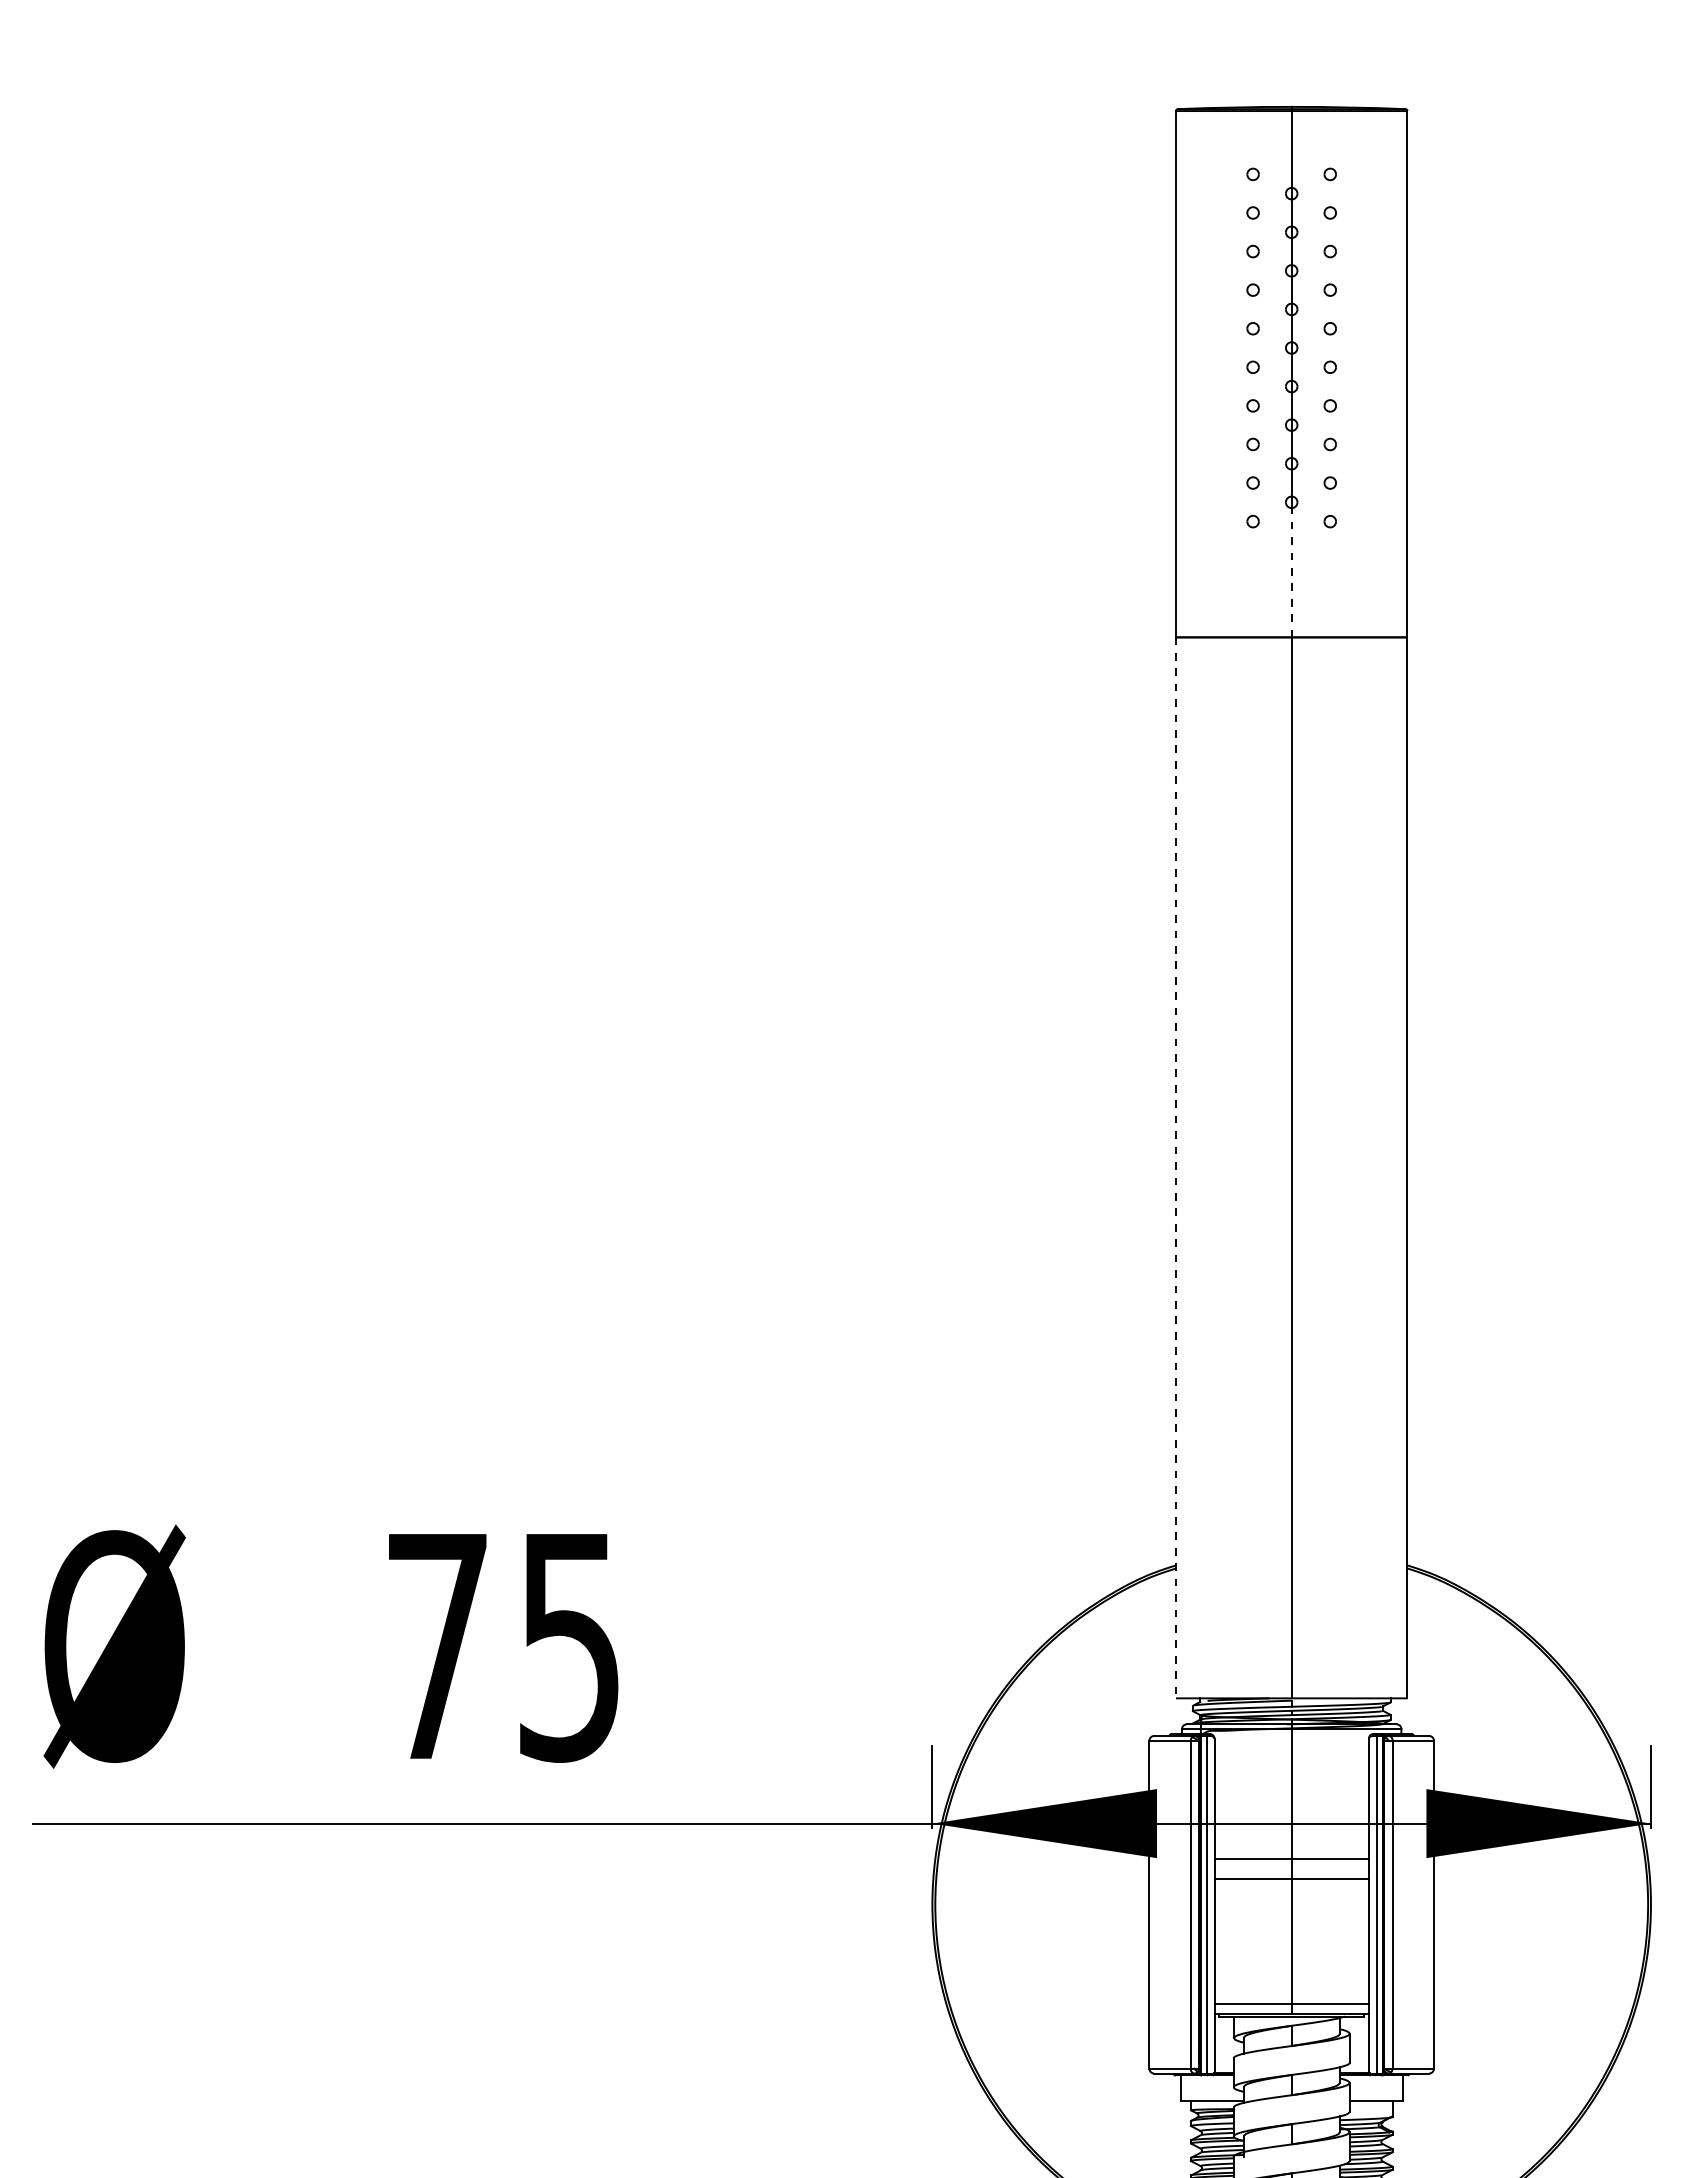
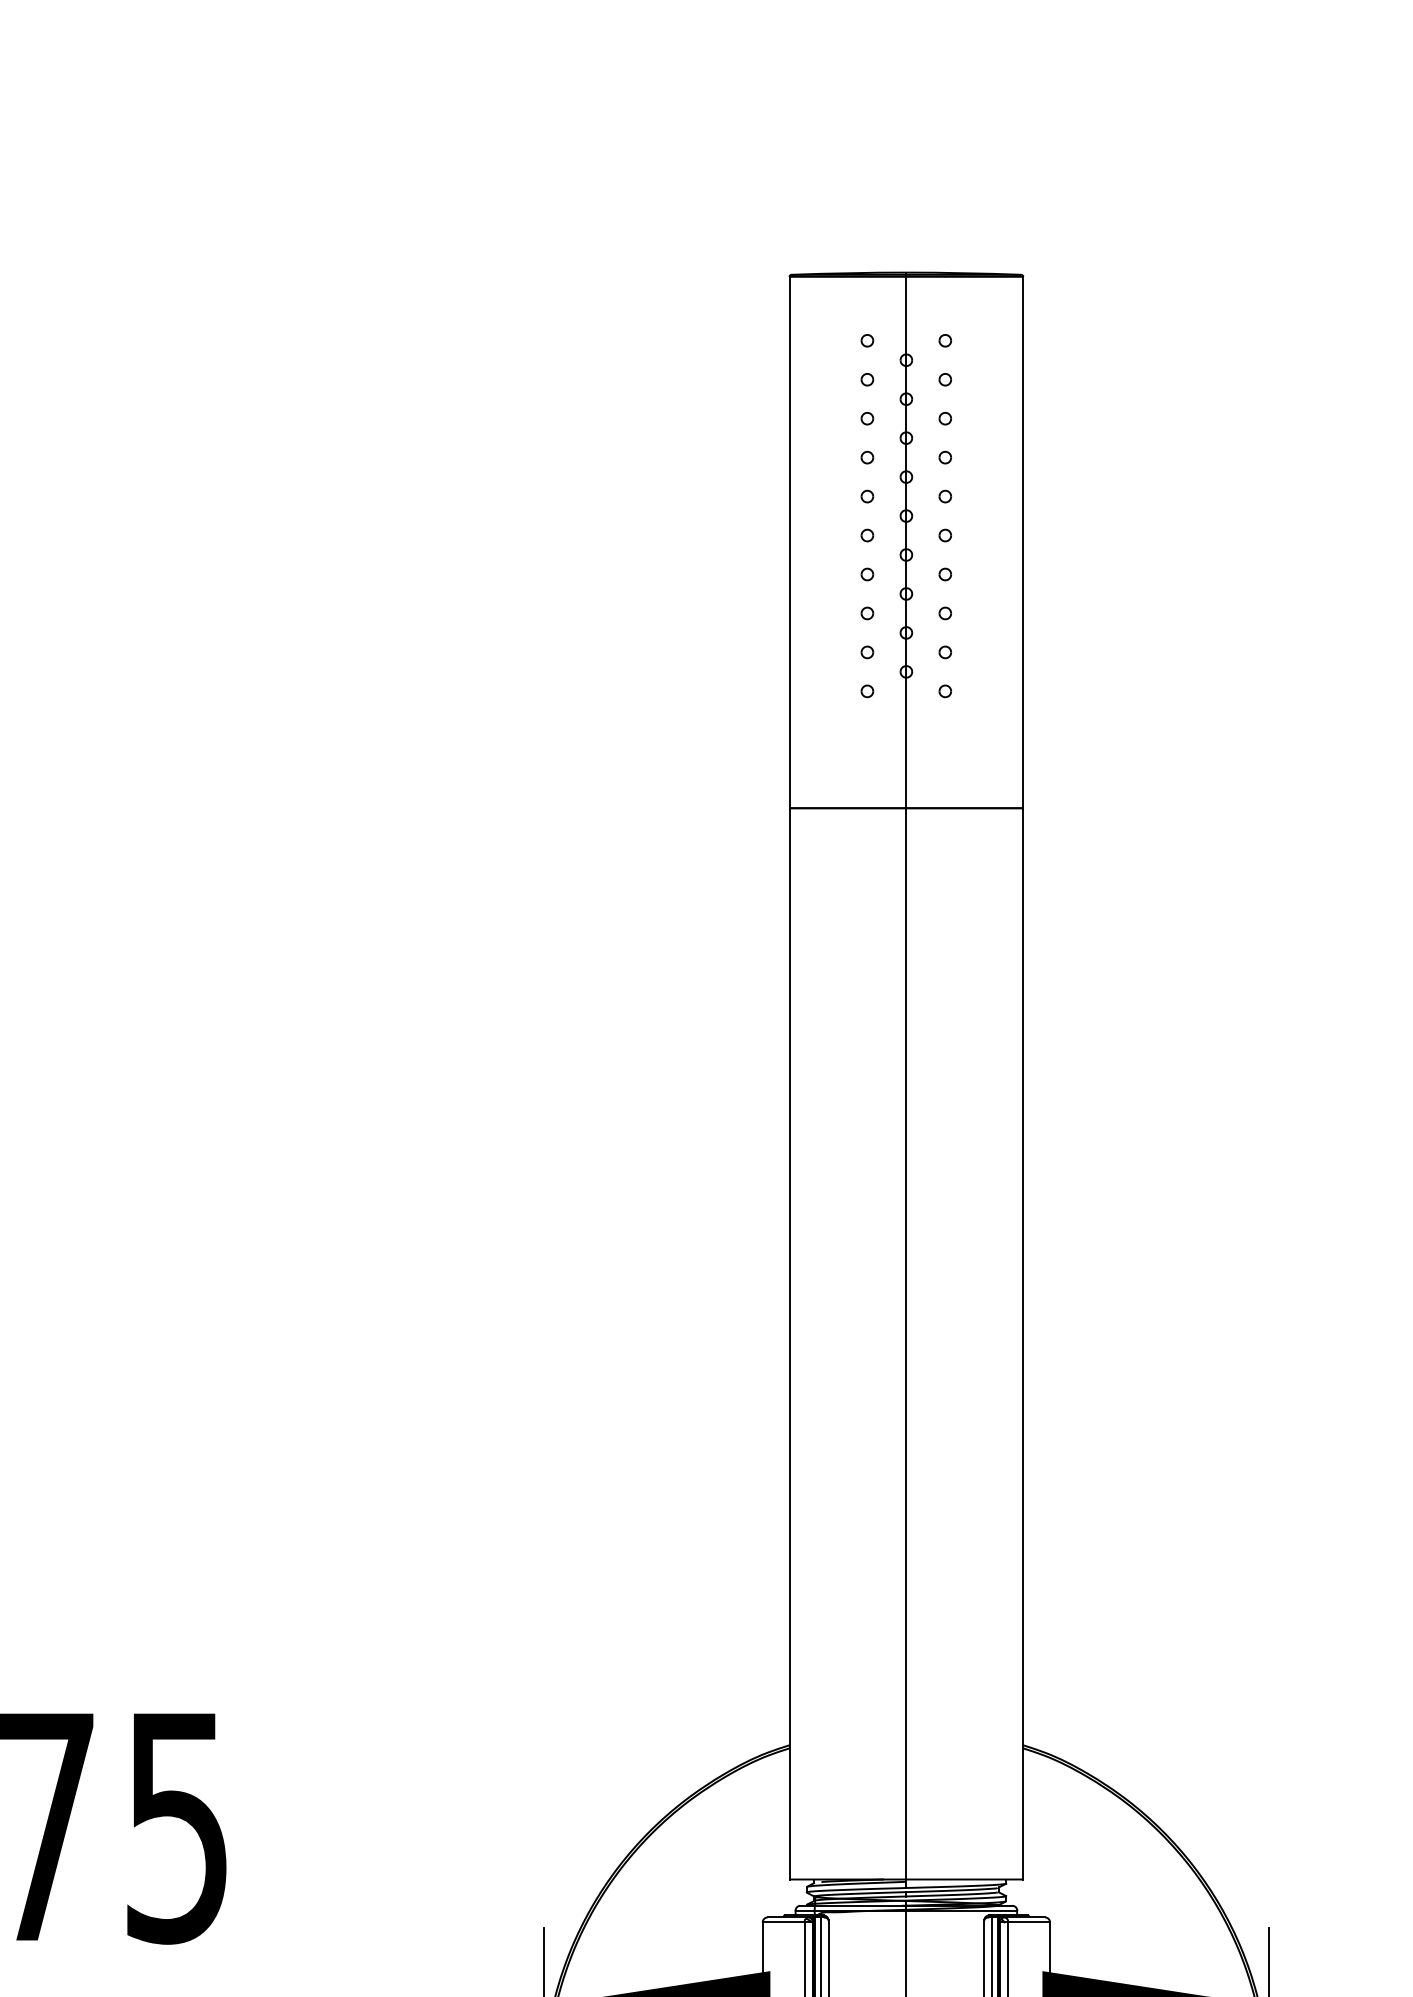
line: (1291, 572) -> (906, 742), dashed -> solid
line: (1175, 1168) -> (789, 1344), dashed -> solid

